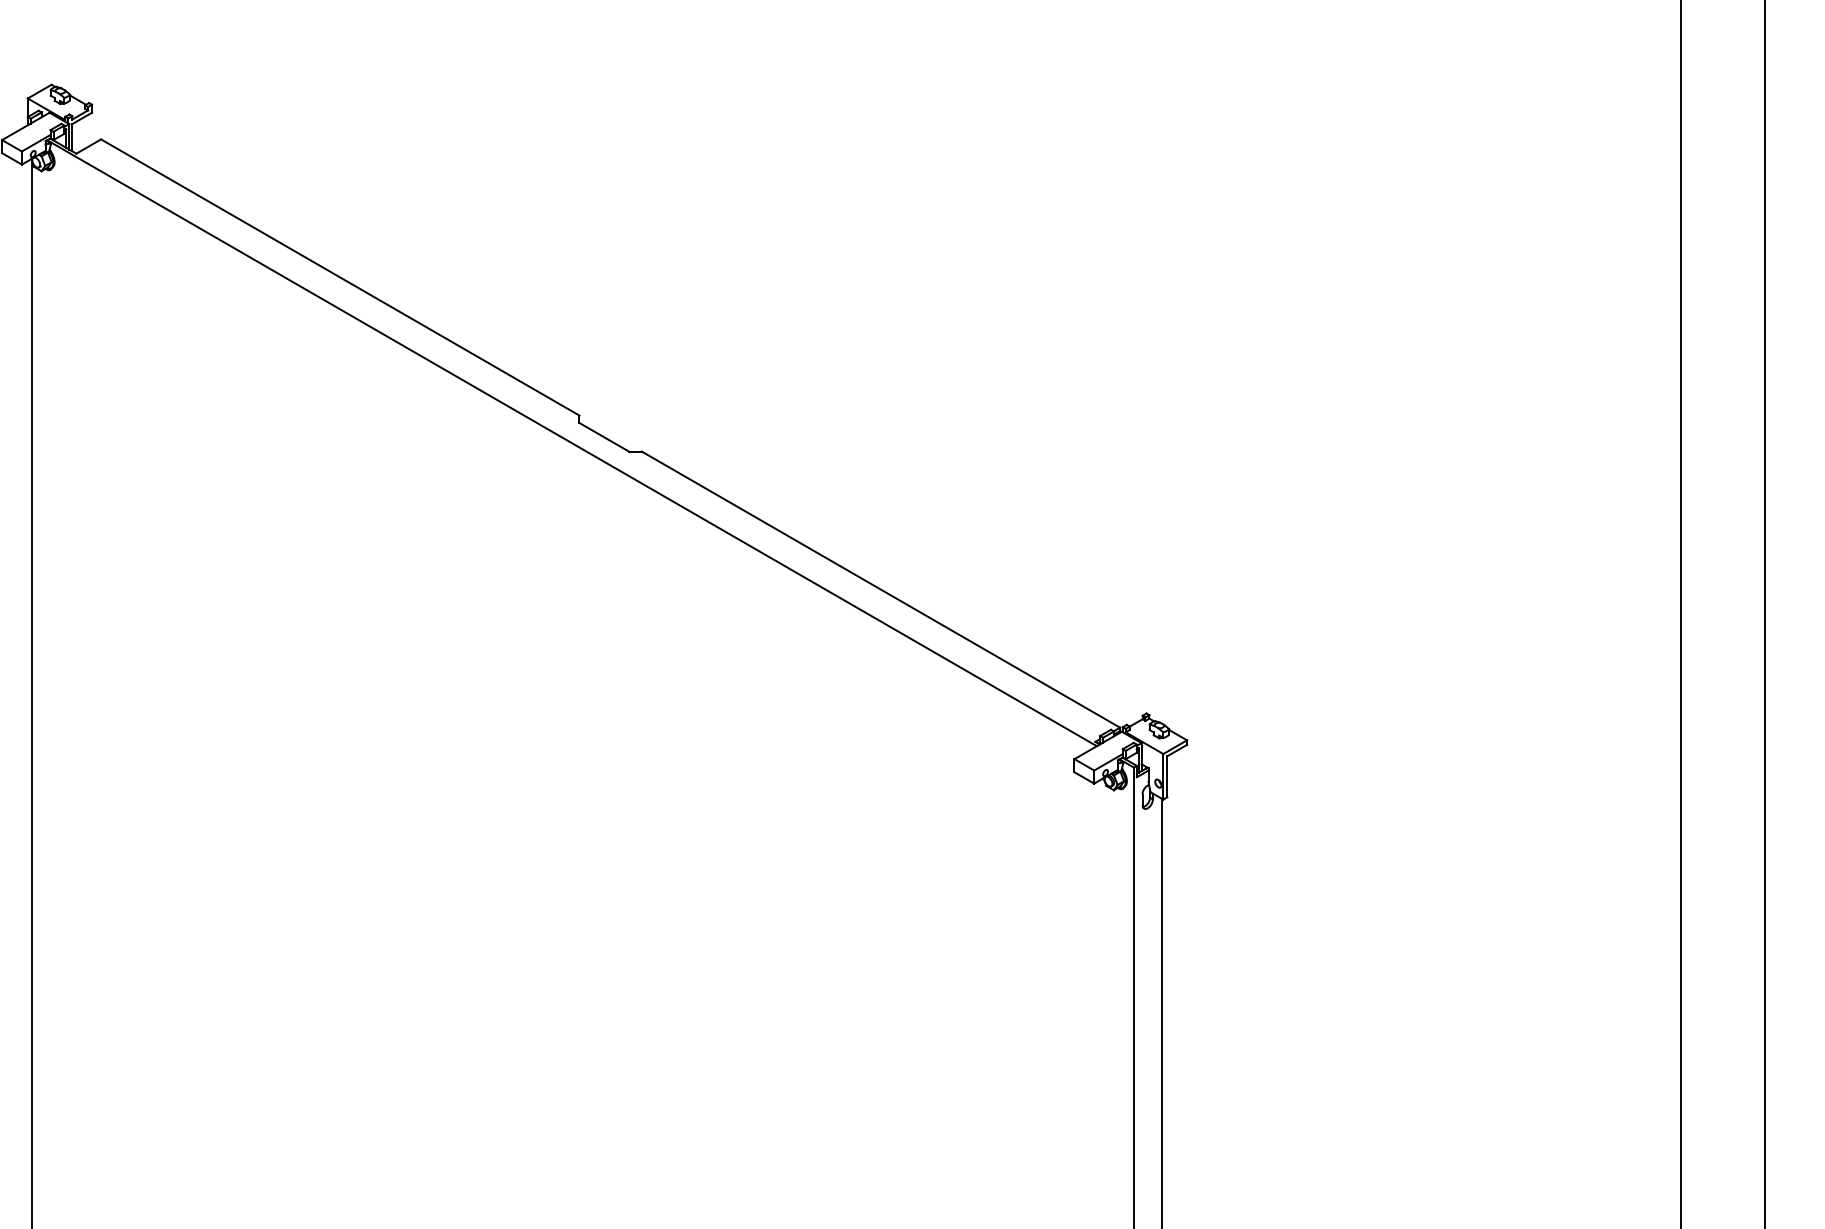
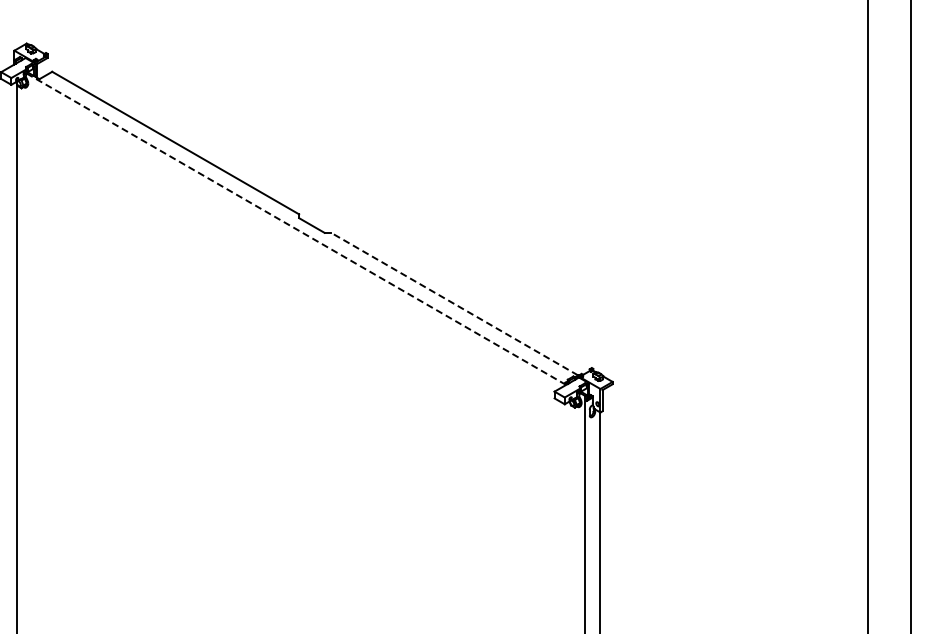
line: (572, 443) -> (295, 228), solid -> dashed
line: (880, 590) -> (454, 304), solid -> dashed

